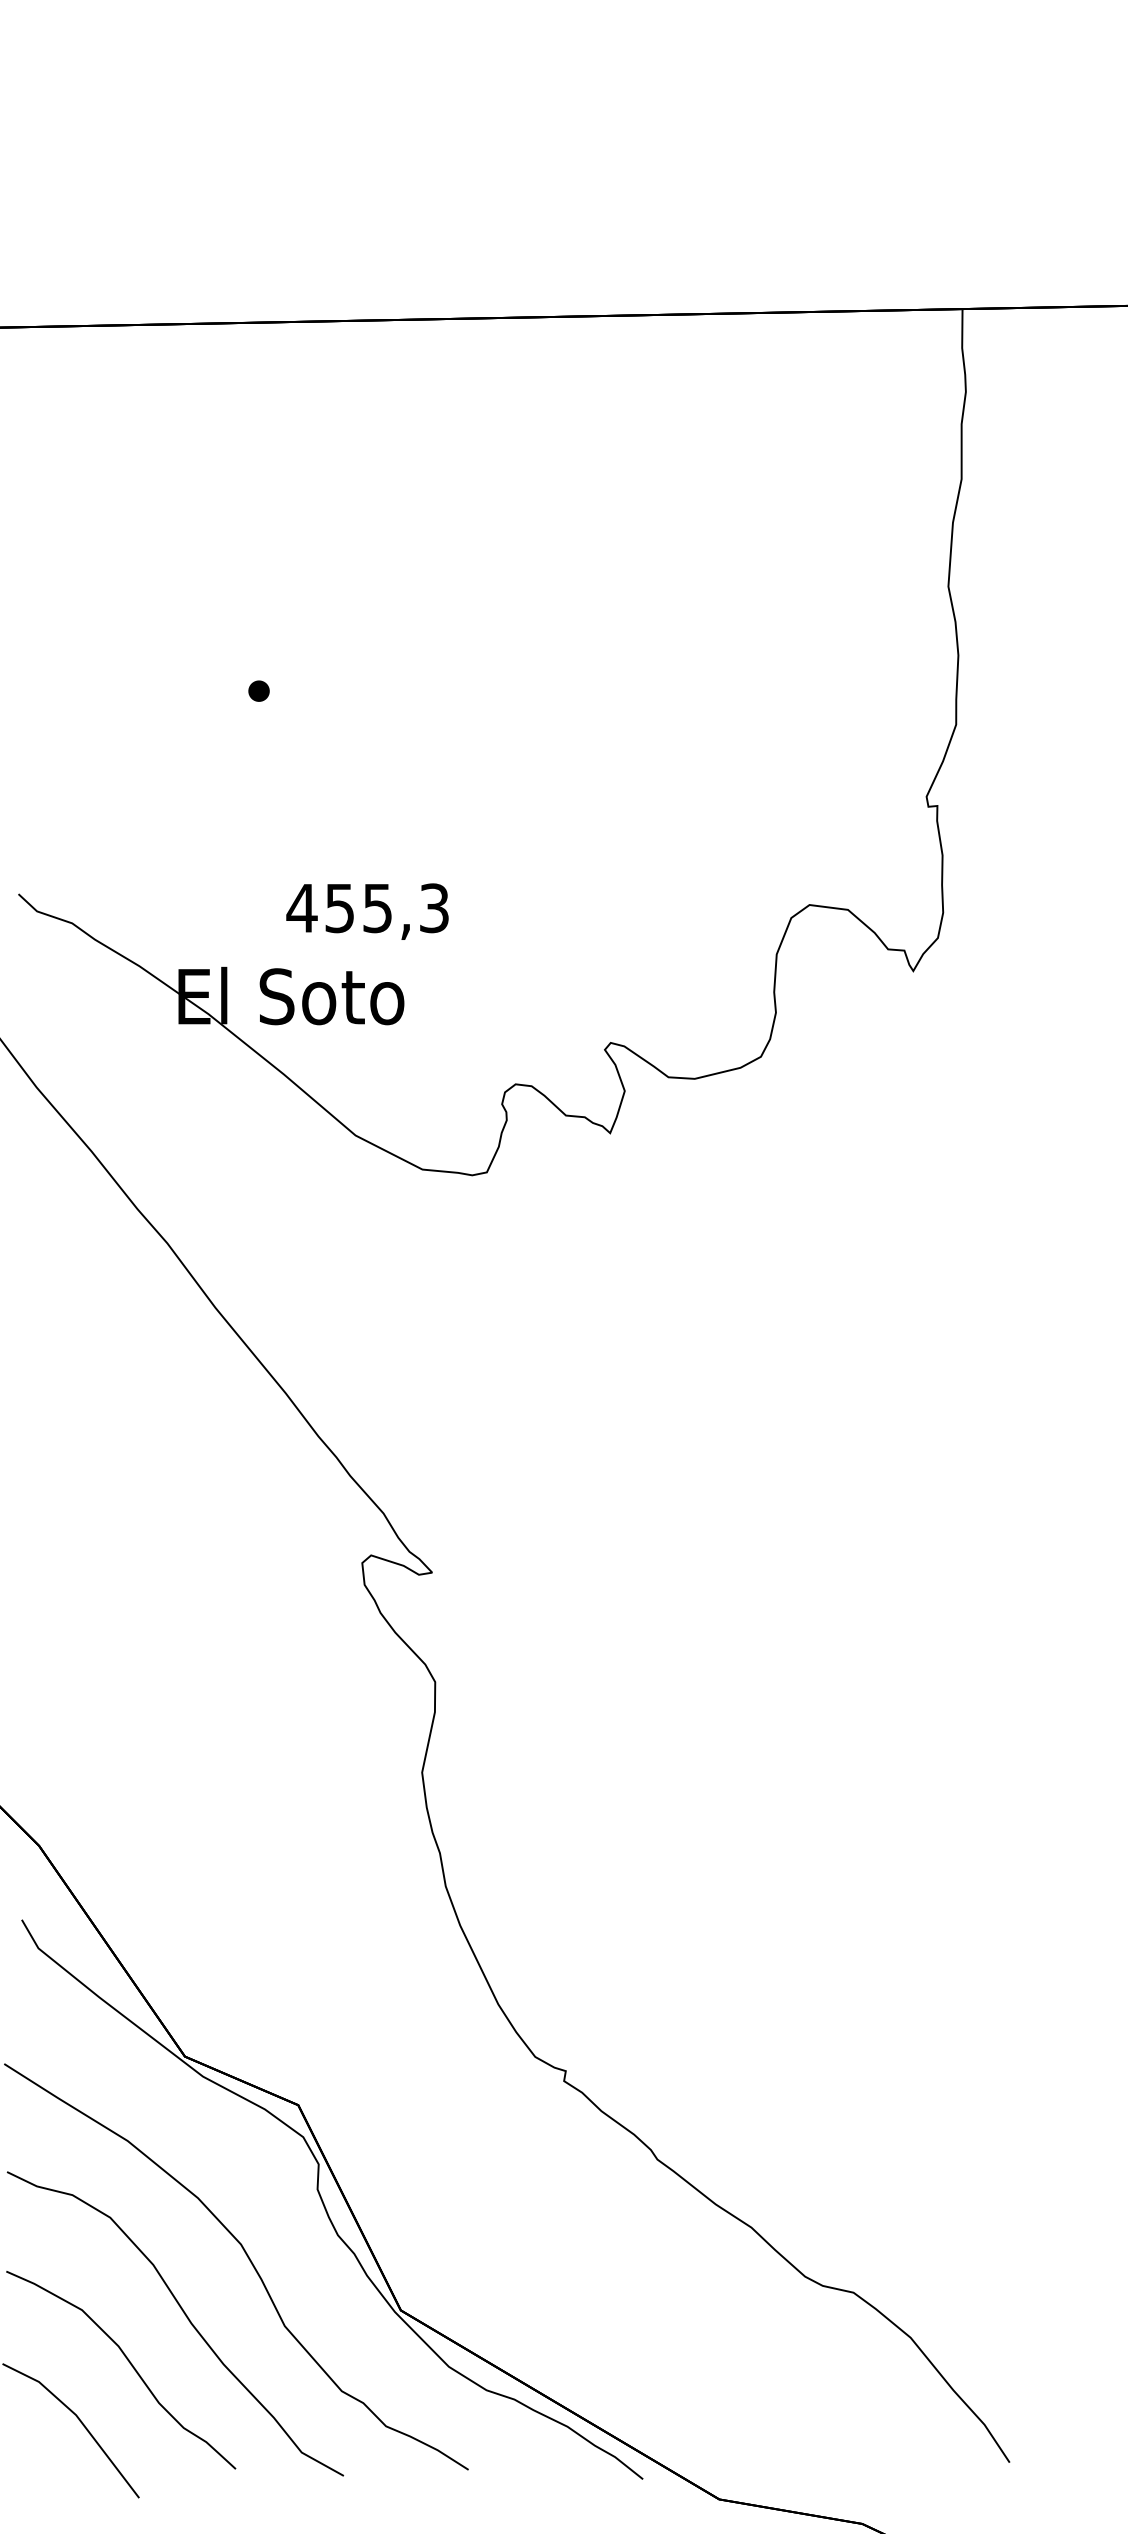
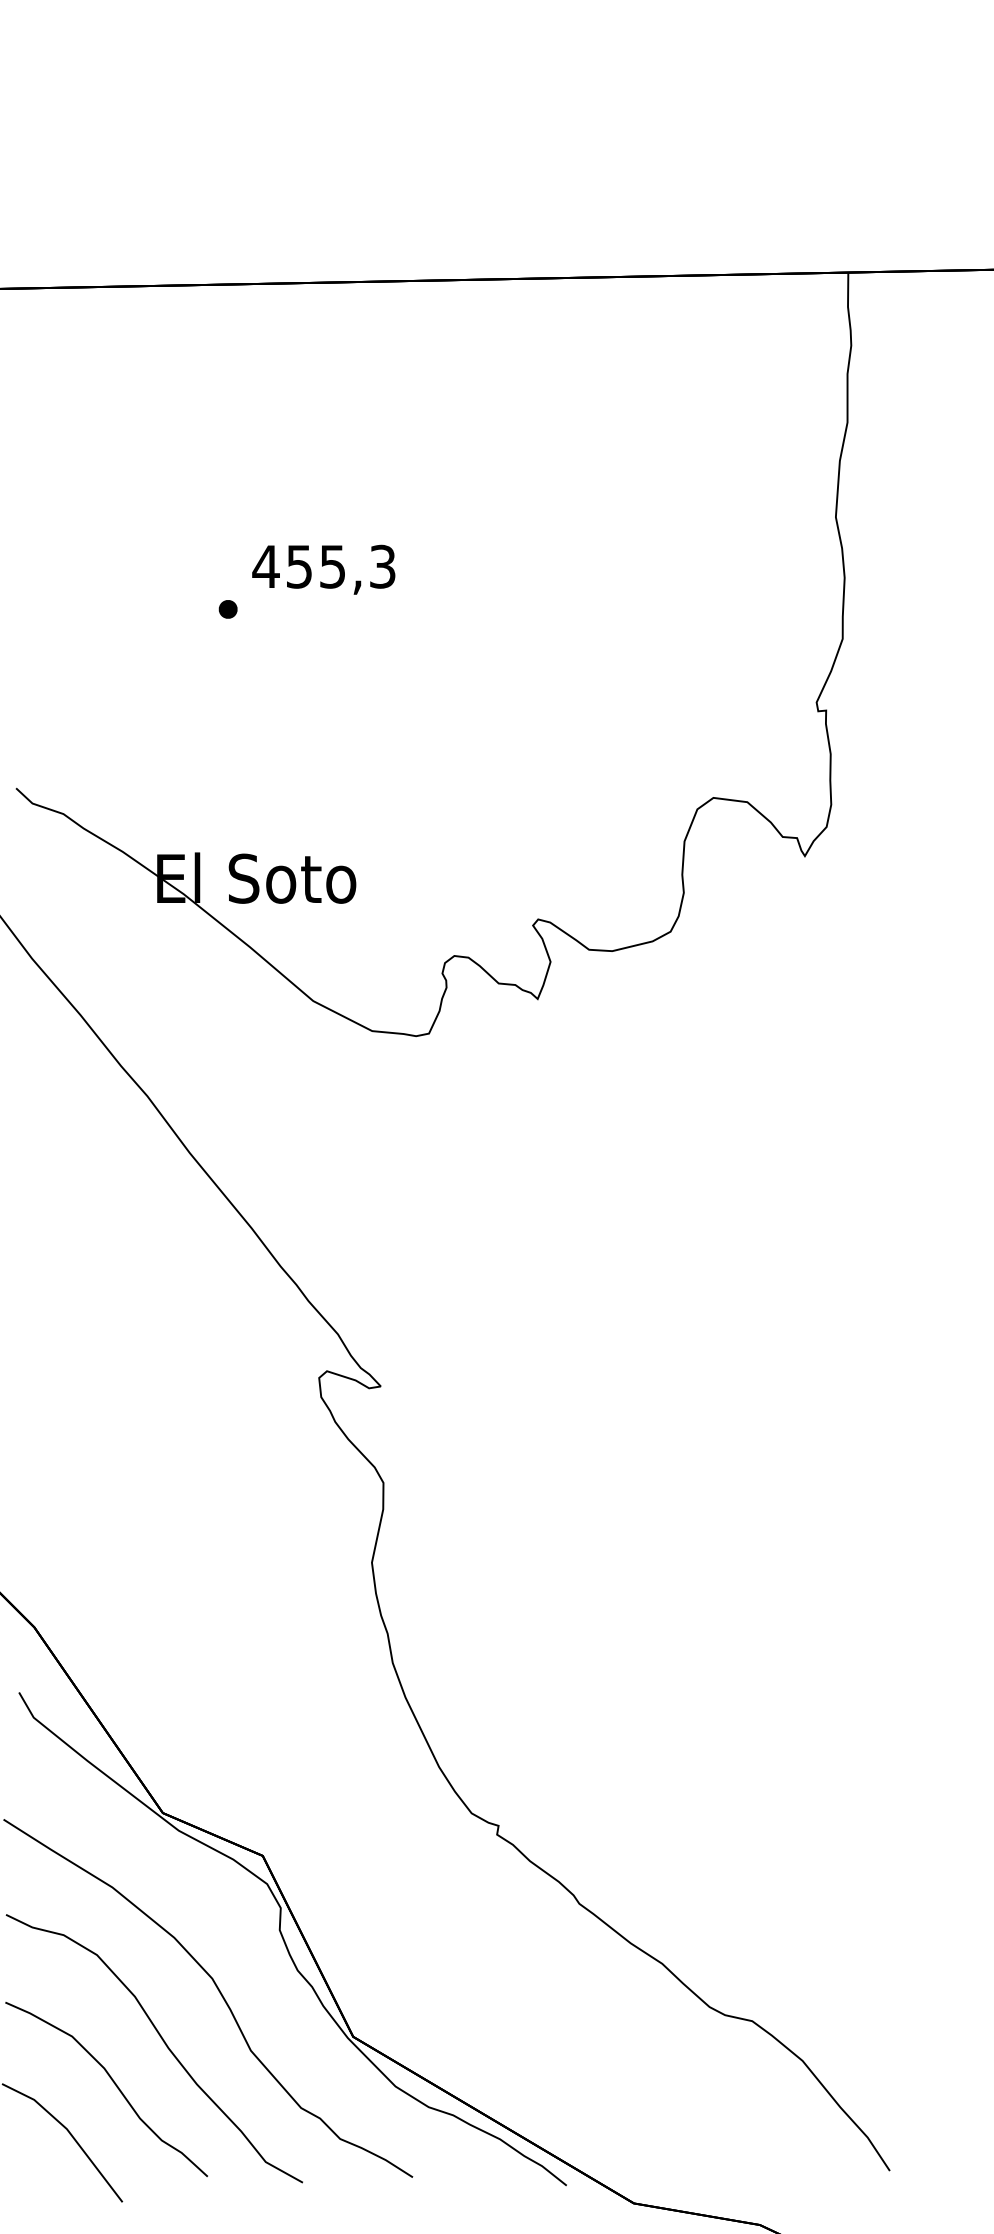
text: (367, 911) -> (323, 569), moved

